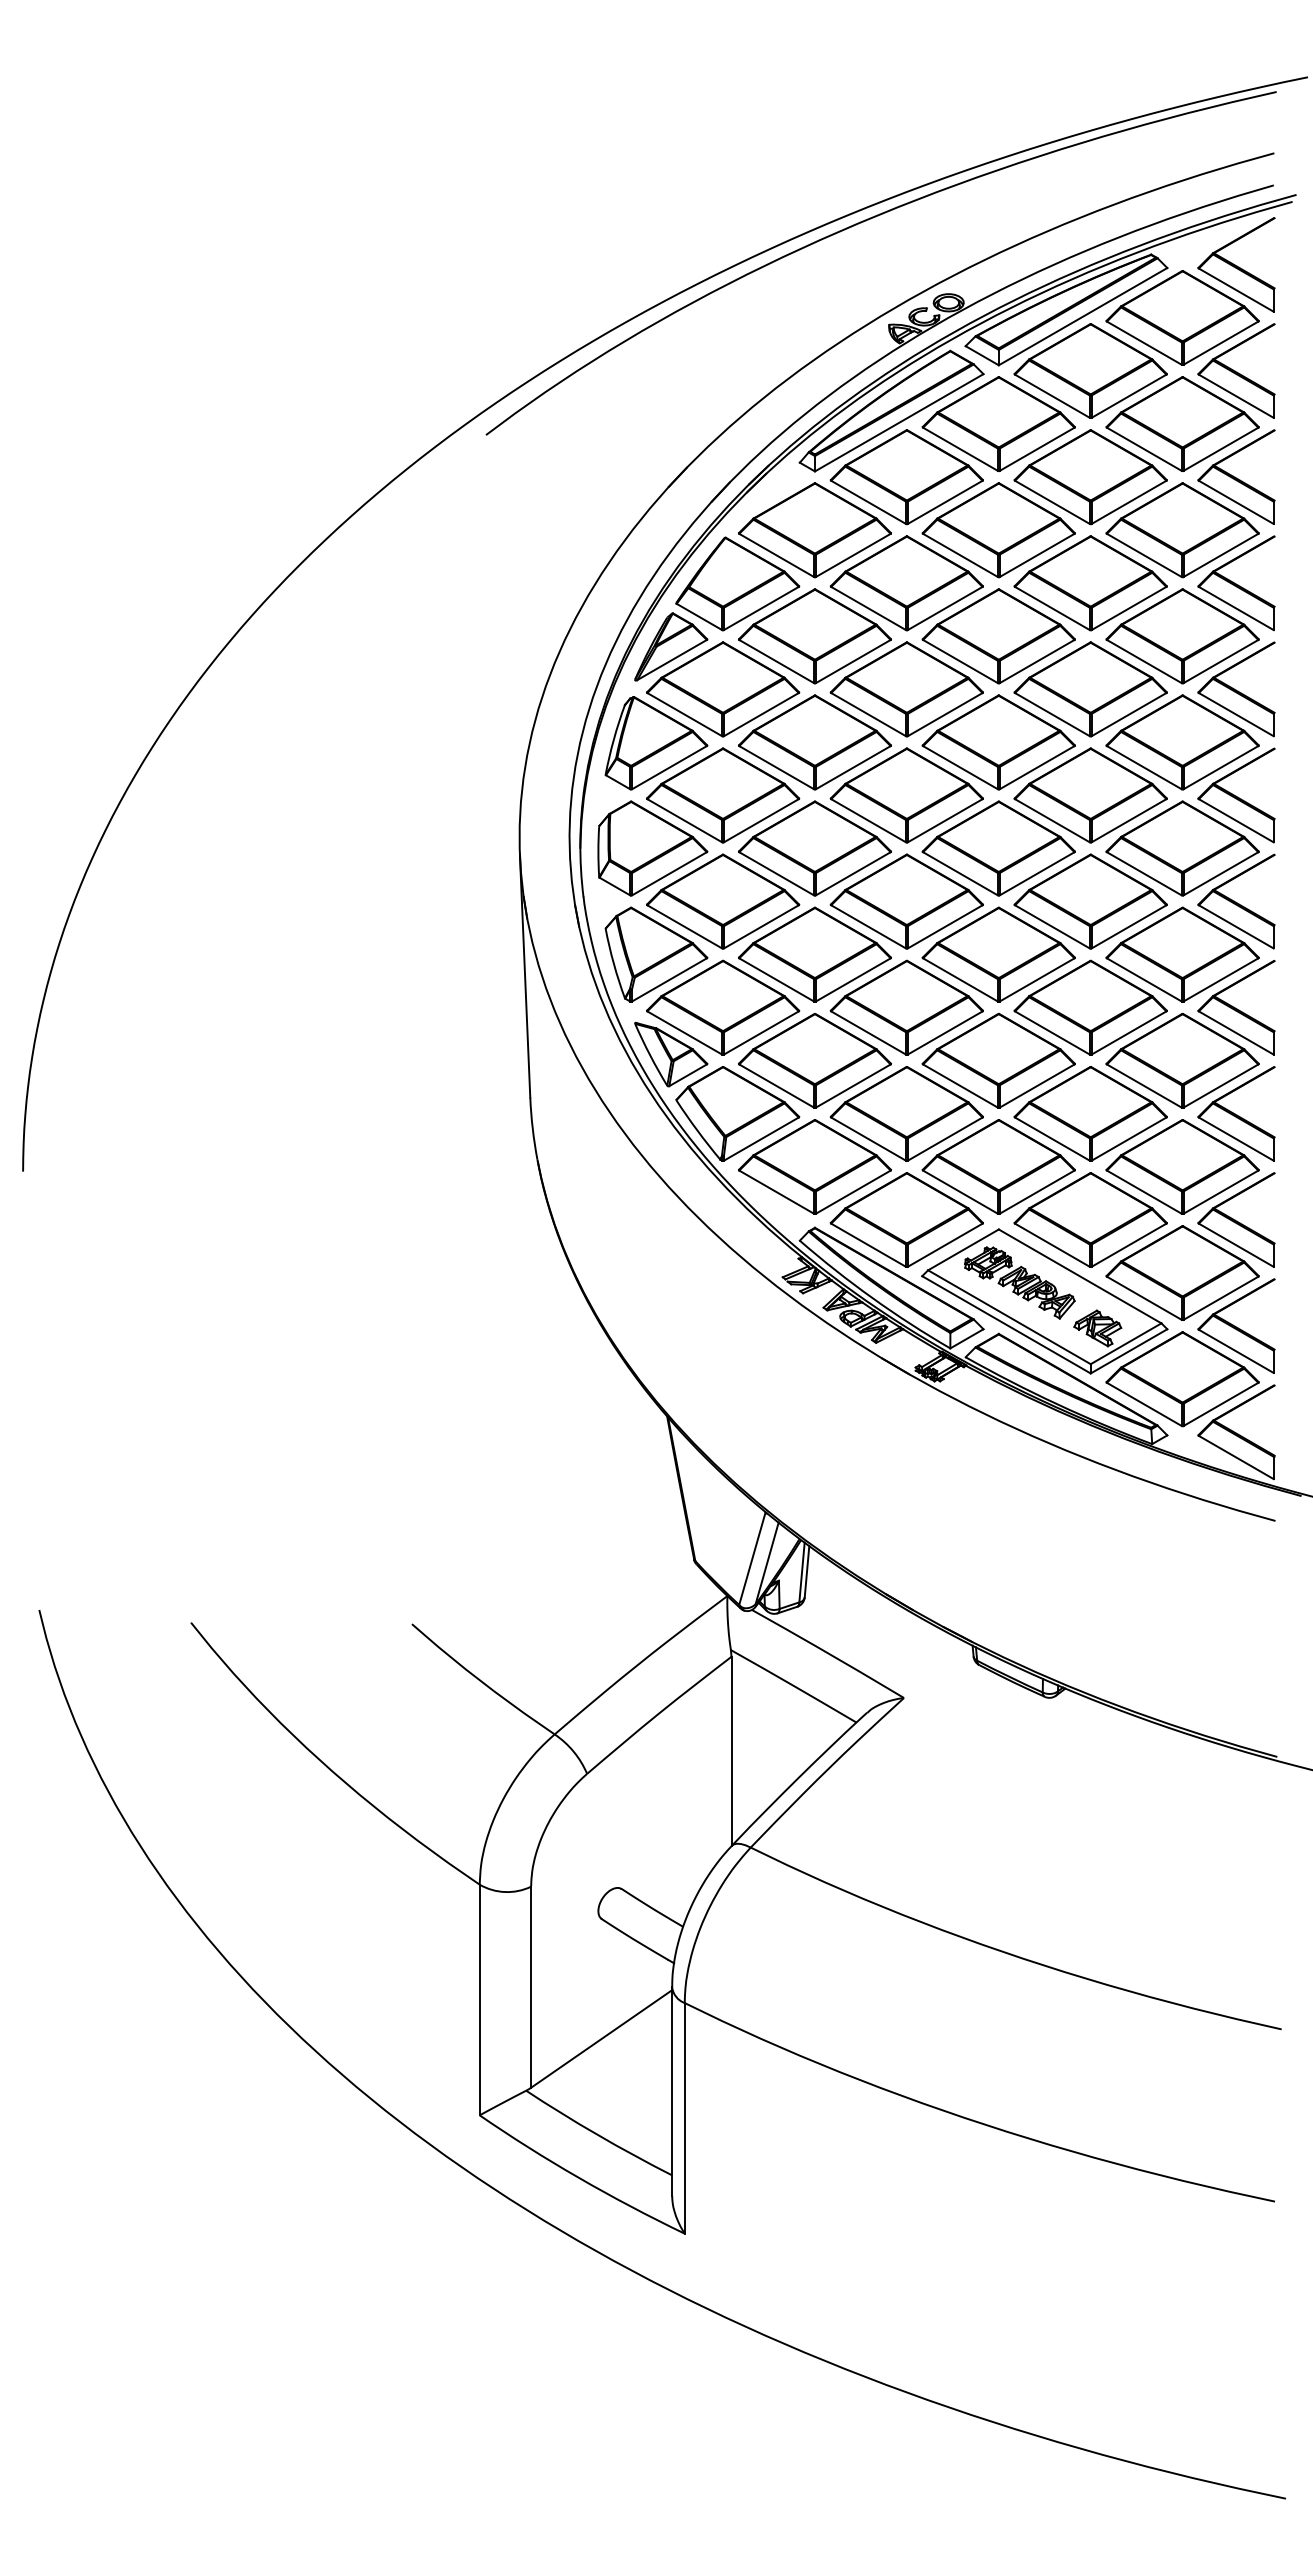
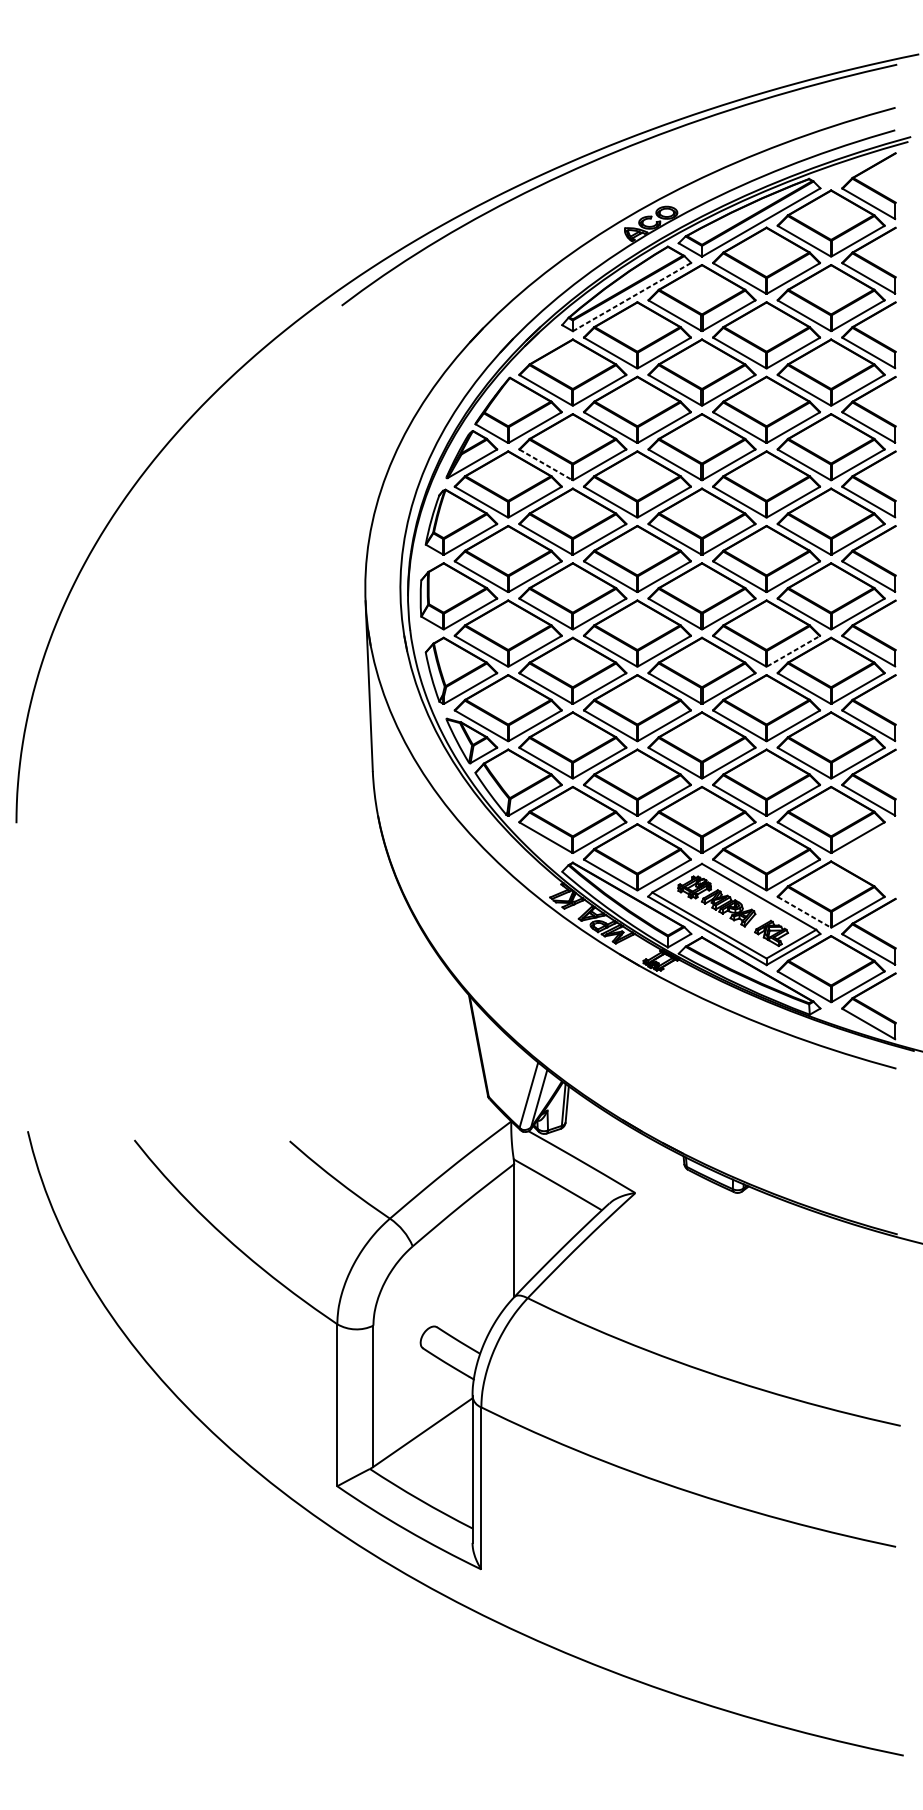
line: (899, 422) -> (632, 296), solid -> dashed
line: (777, 661) -> (546, 464), solid -> dashed
line: (1129, 926) -> (793, 651), solid -> dashed
part: (1236, 1219) -> (869, 856), removed
line: (1144, 1298) -> (804, 912), solid -> dashed

